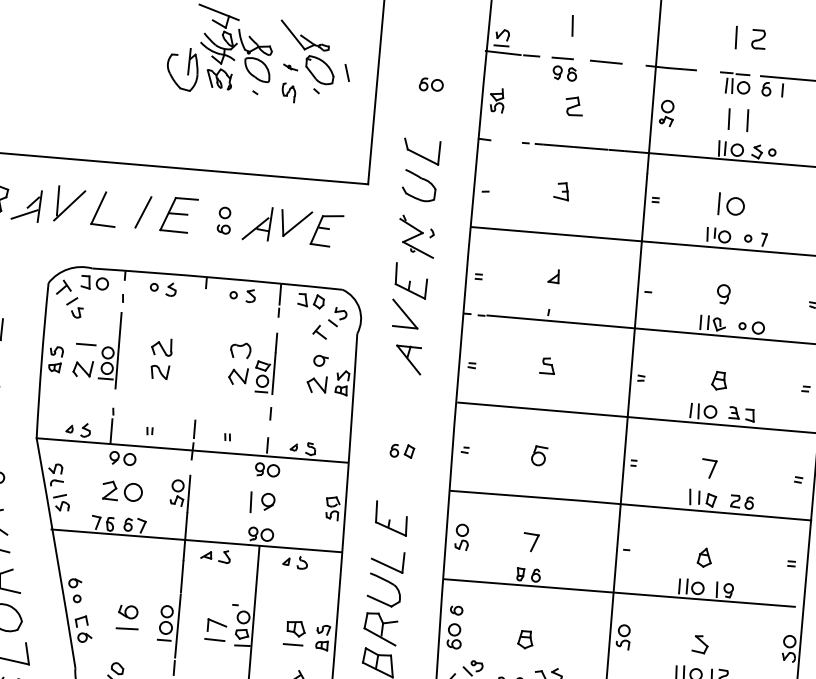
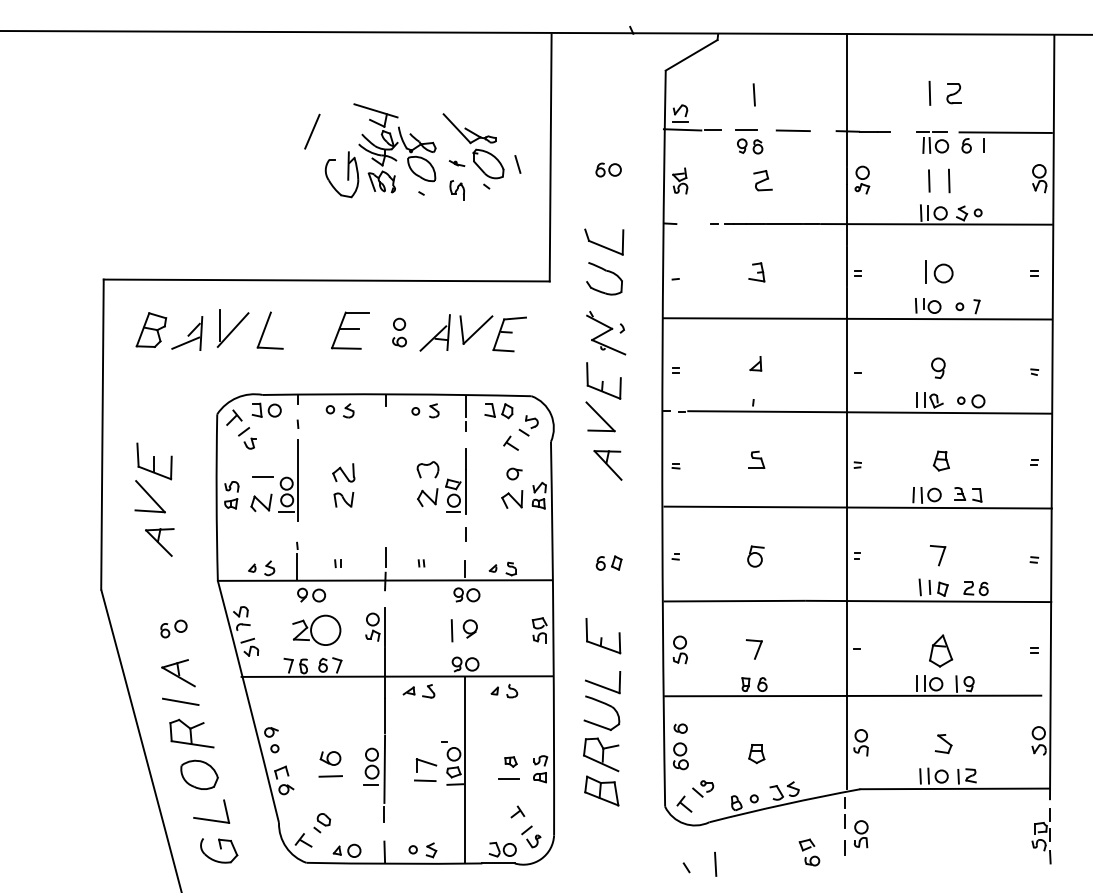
line: (143, 212) -> (312, 131), moved
circle: (133, 492) -> (325, 630), size x1.6
part: (704, 557) -> (940, 650), size x1.6
part: (295, 628) -> (510, 761), size x0.6

